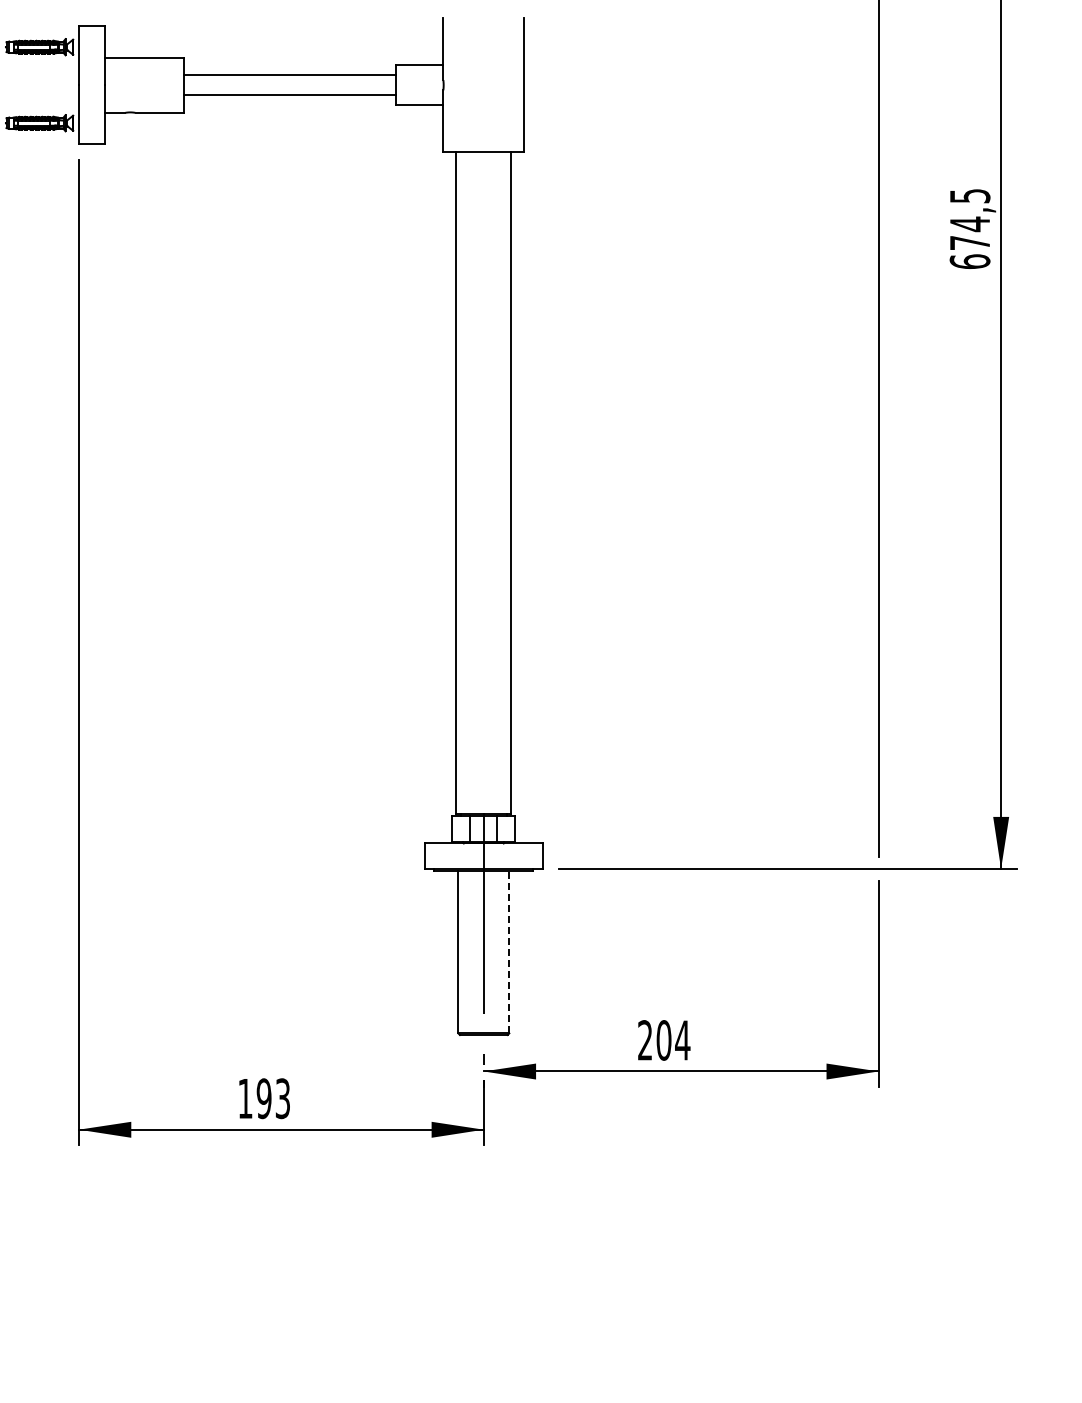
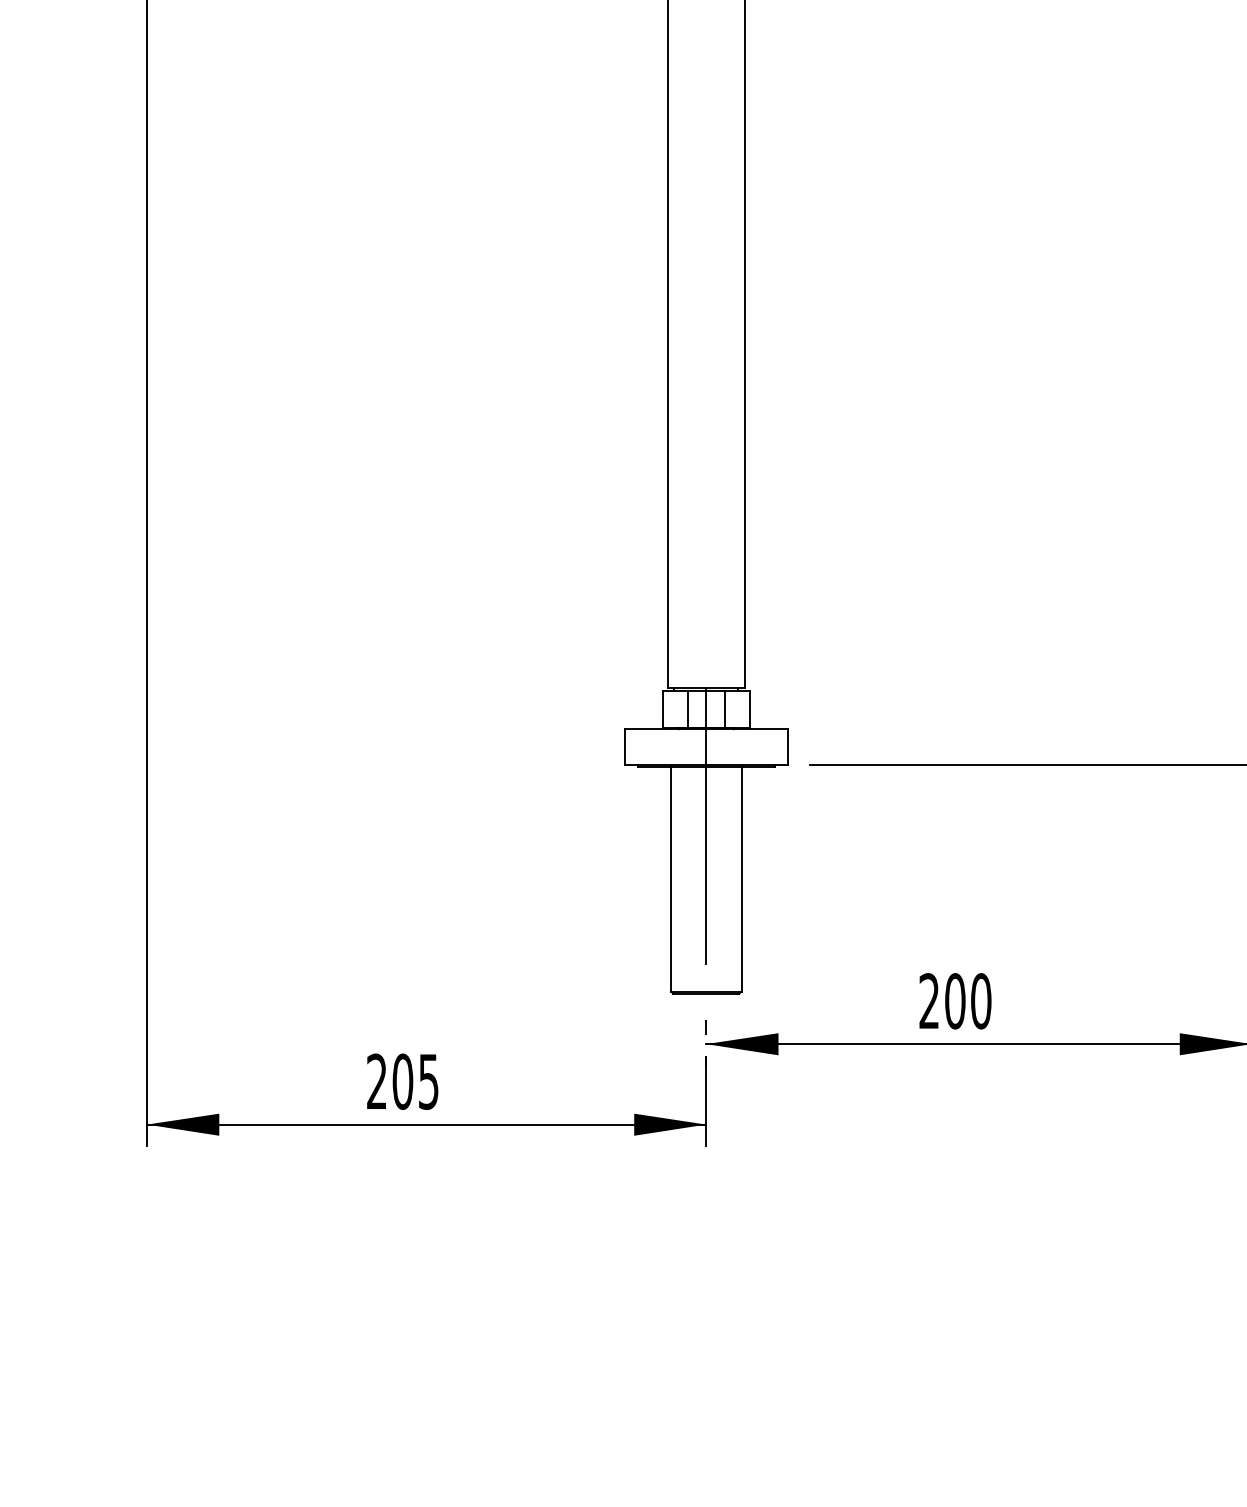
line: (509, 951) -> (741, 878), dashed -> solid
text: (682, 1040) -> (980, 1001), 204 -> 200
text: (263, 1098) -> (401, 1081), 193 -> 205

